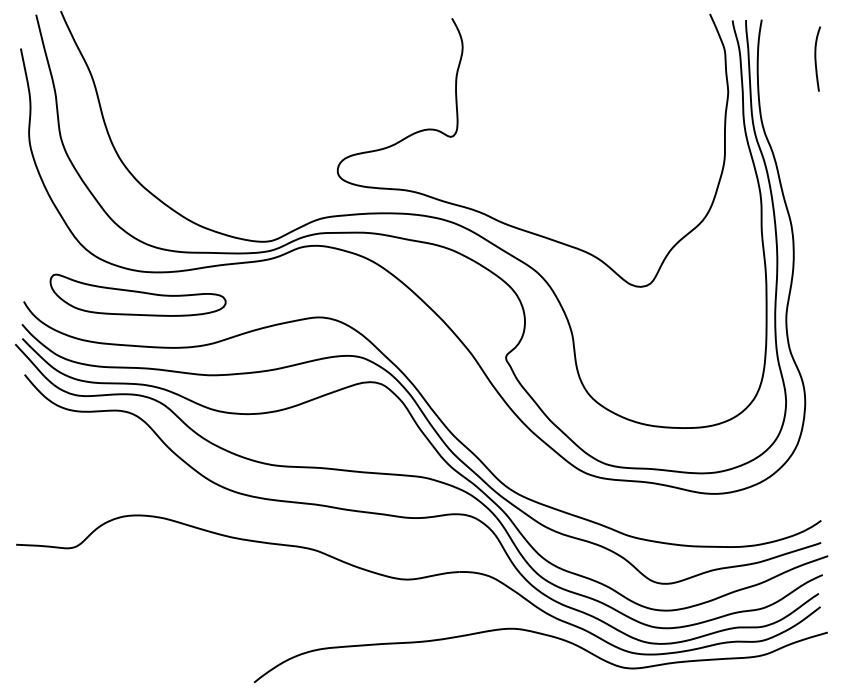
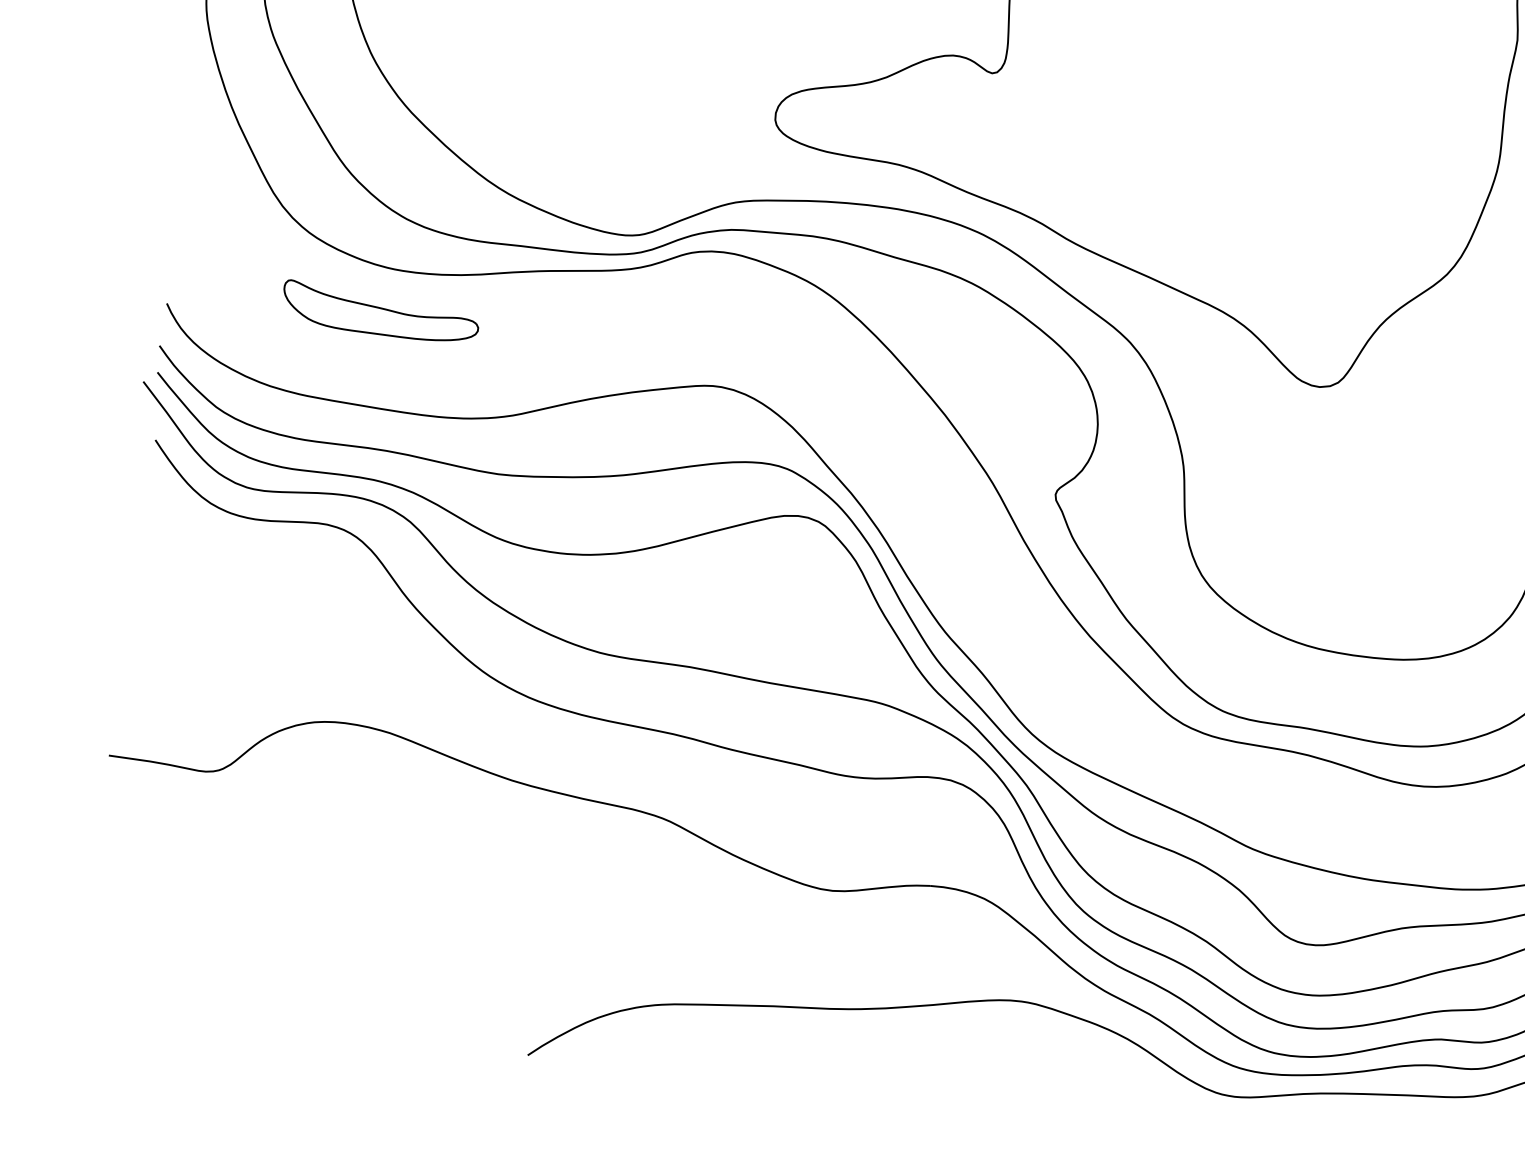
part: (137, 294) -> (380, 310), size x0.6

